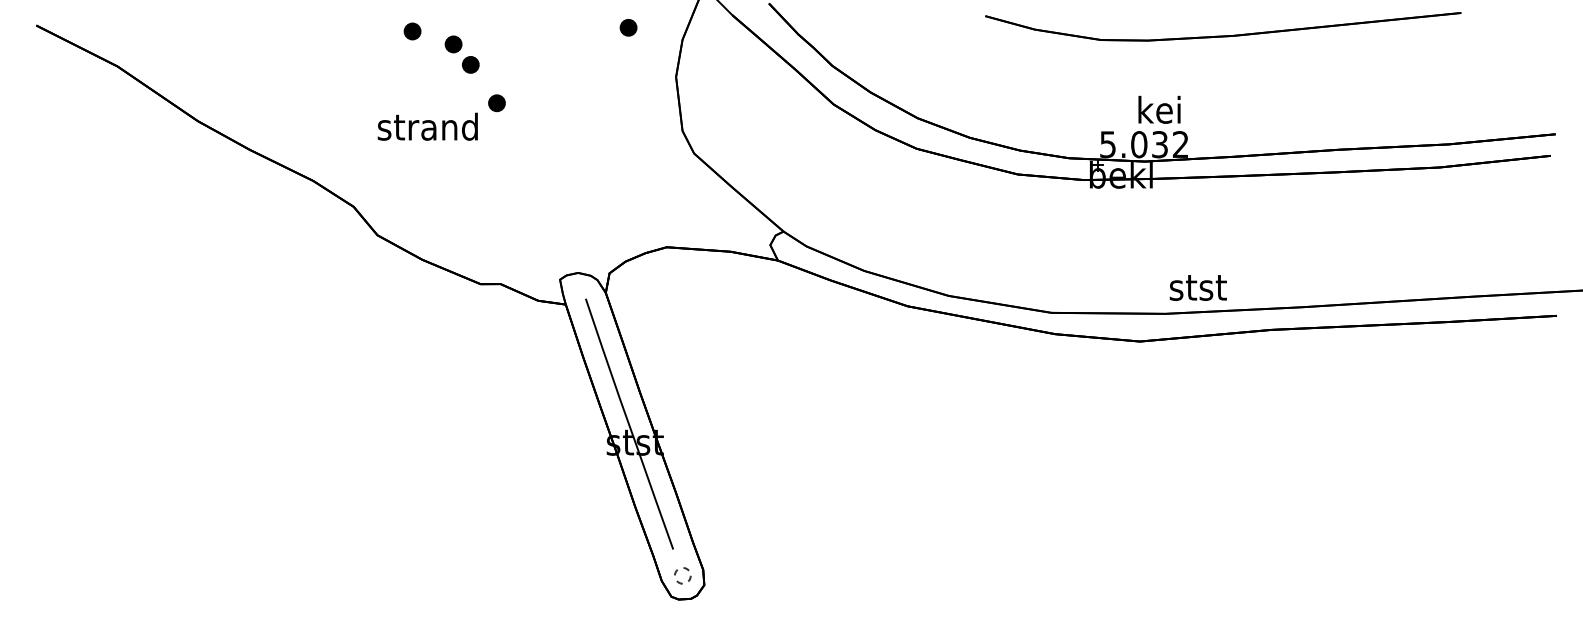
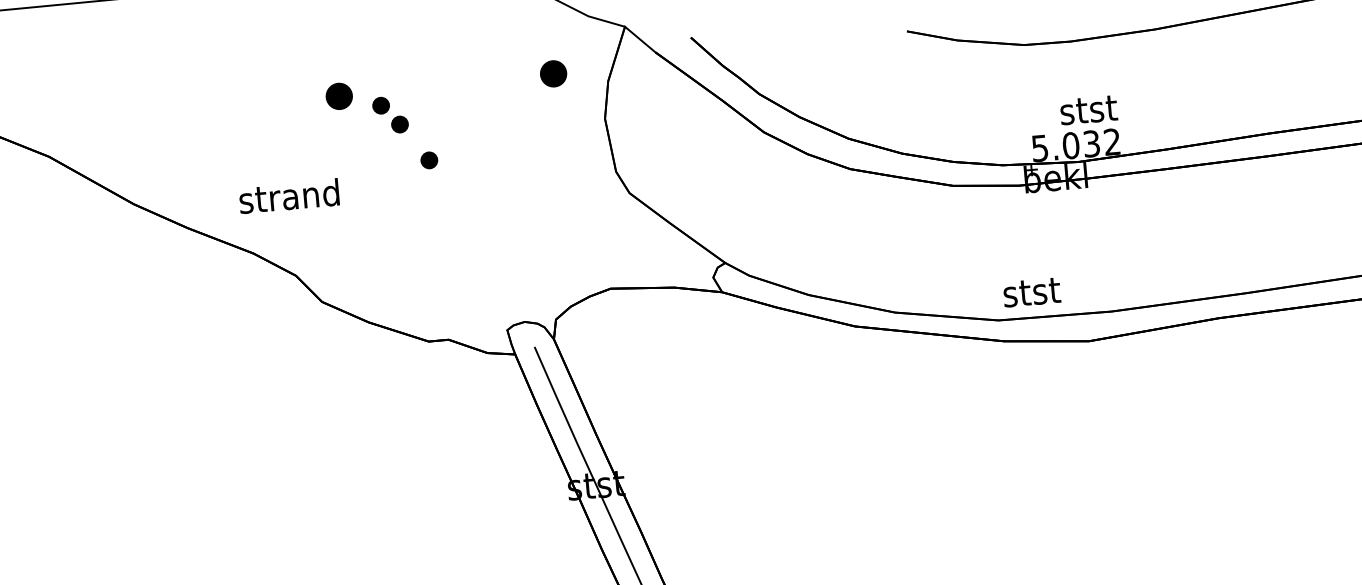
part: (628, 27) -> (553, 73), size x1.6
part: (412, 31) -> (339, 96), size x1.6
text: (1159, 109) -> (1088, 109), kei -> stst
text: (427, 126) -> (288, 195), moved
text: (1197, 287) -> (1031, 292), moved

